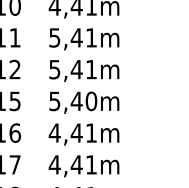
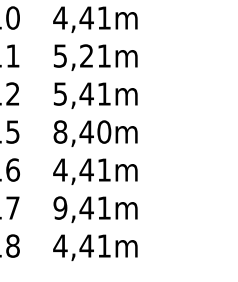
text: (76, 37) -> (86, 55), 5,41m -> 5,21m
text: (54, 100) -> (60, 131), 5,40m -> 8,40m
text: (54, 164) -> (60, 207), 4,41m -> 9,41m

